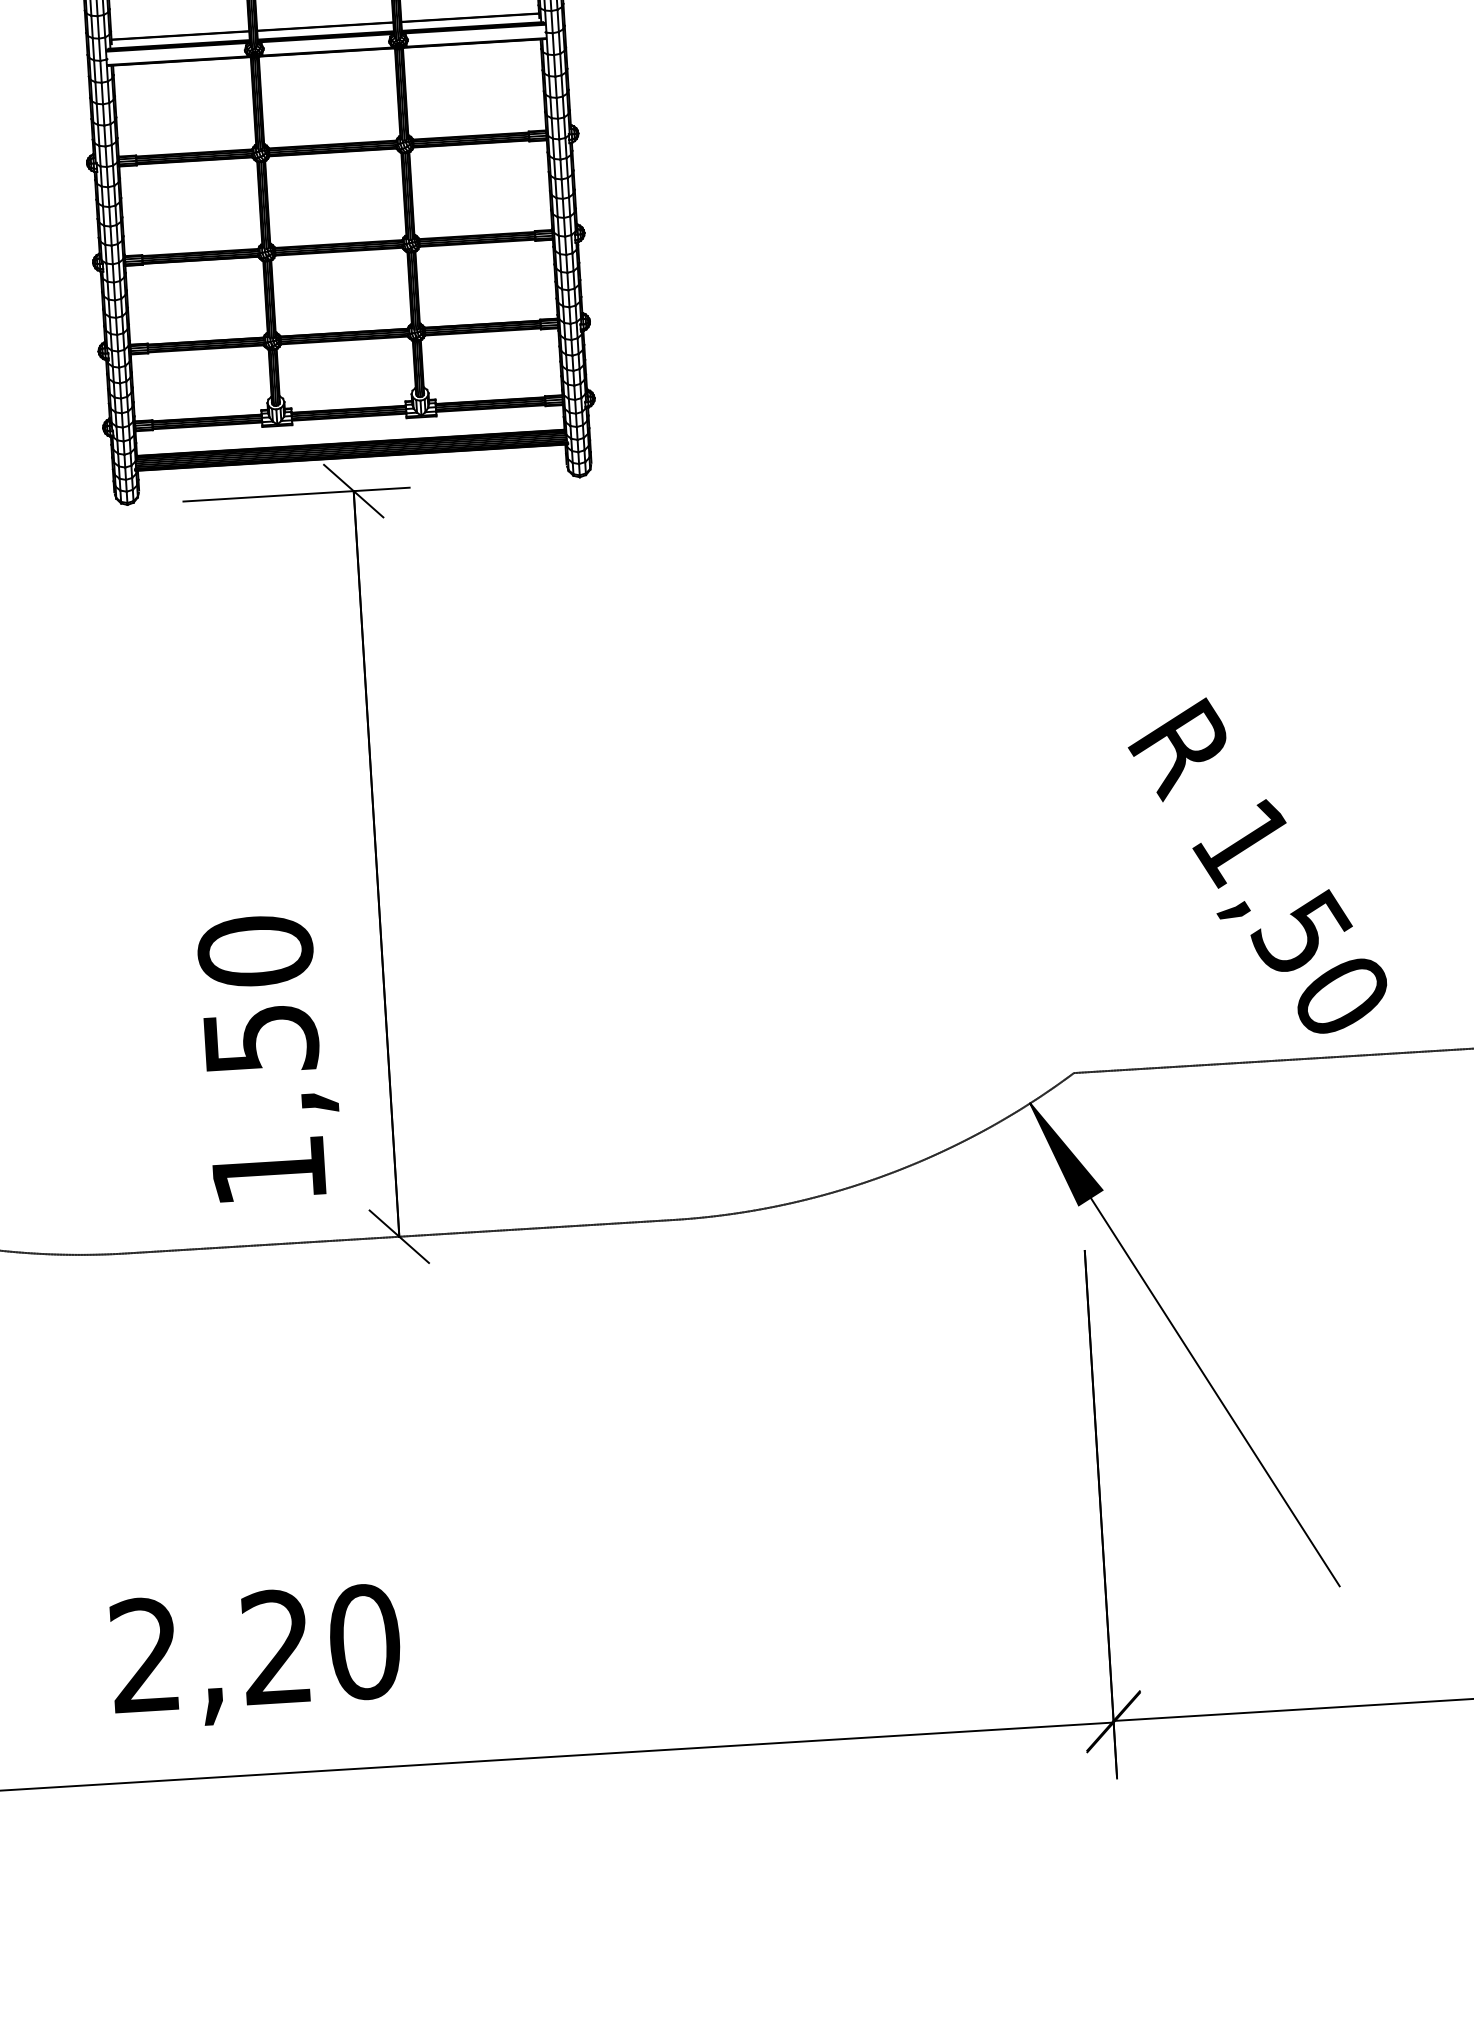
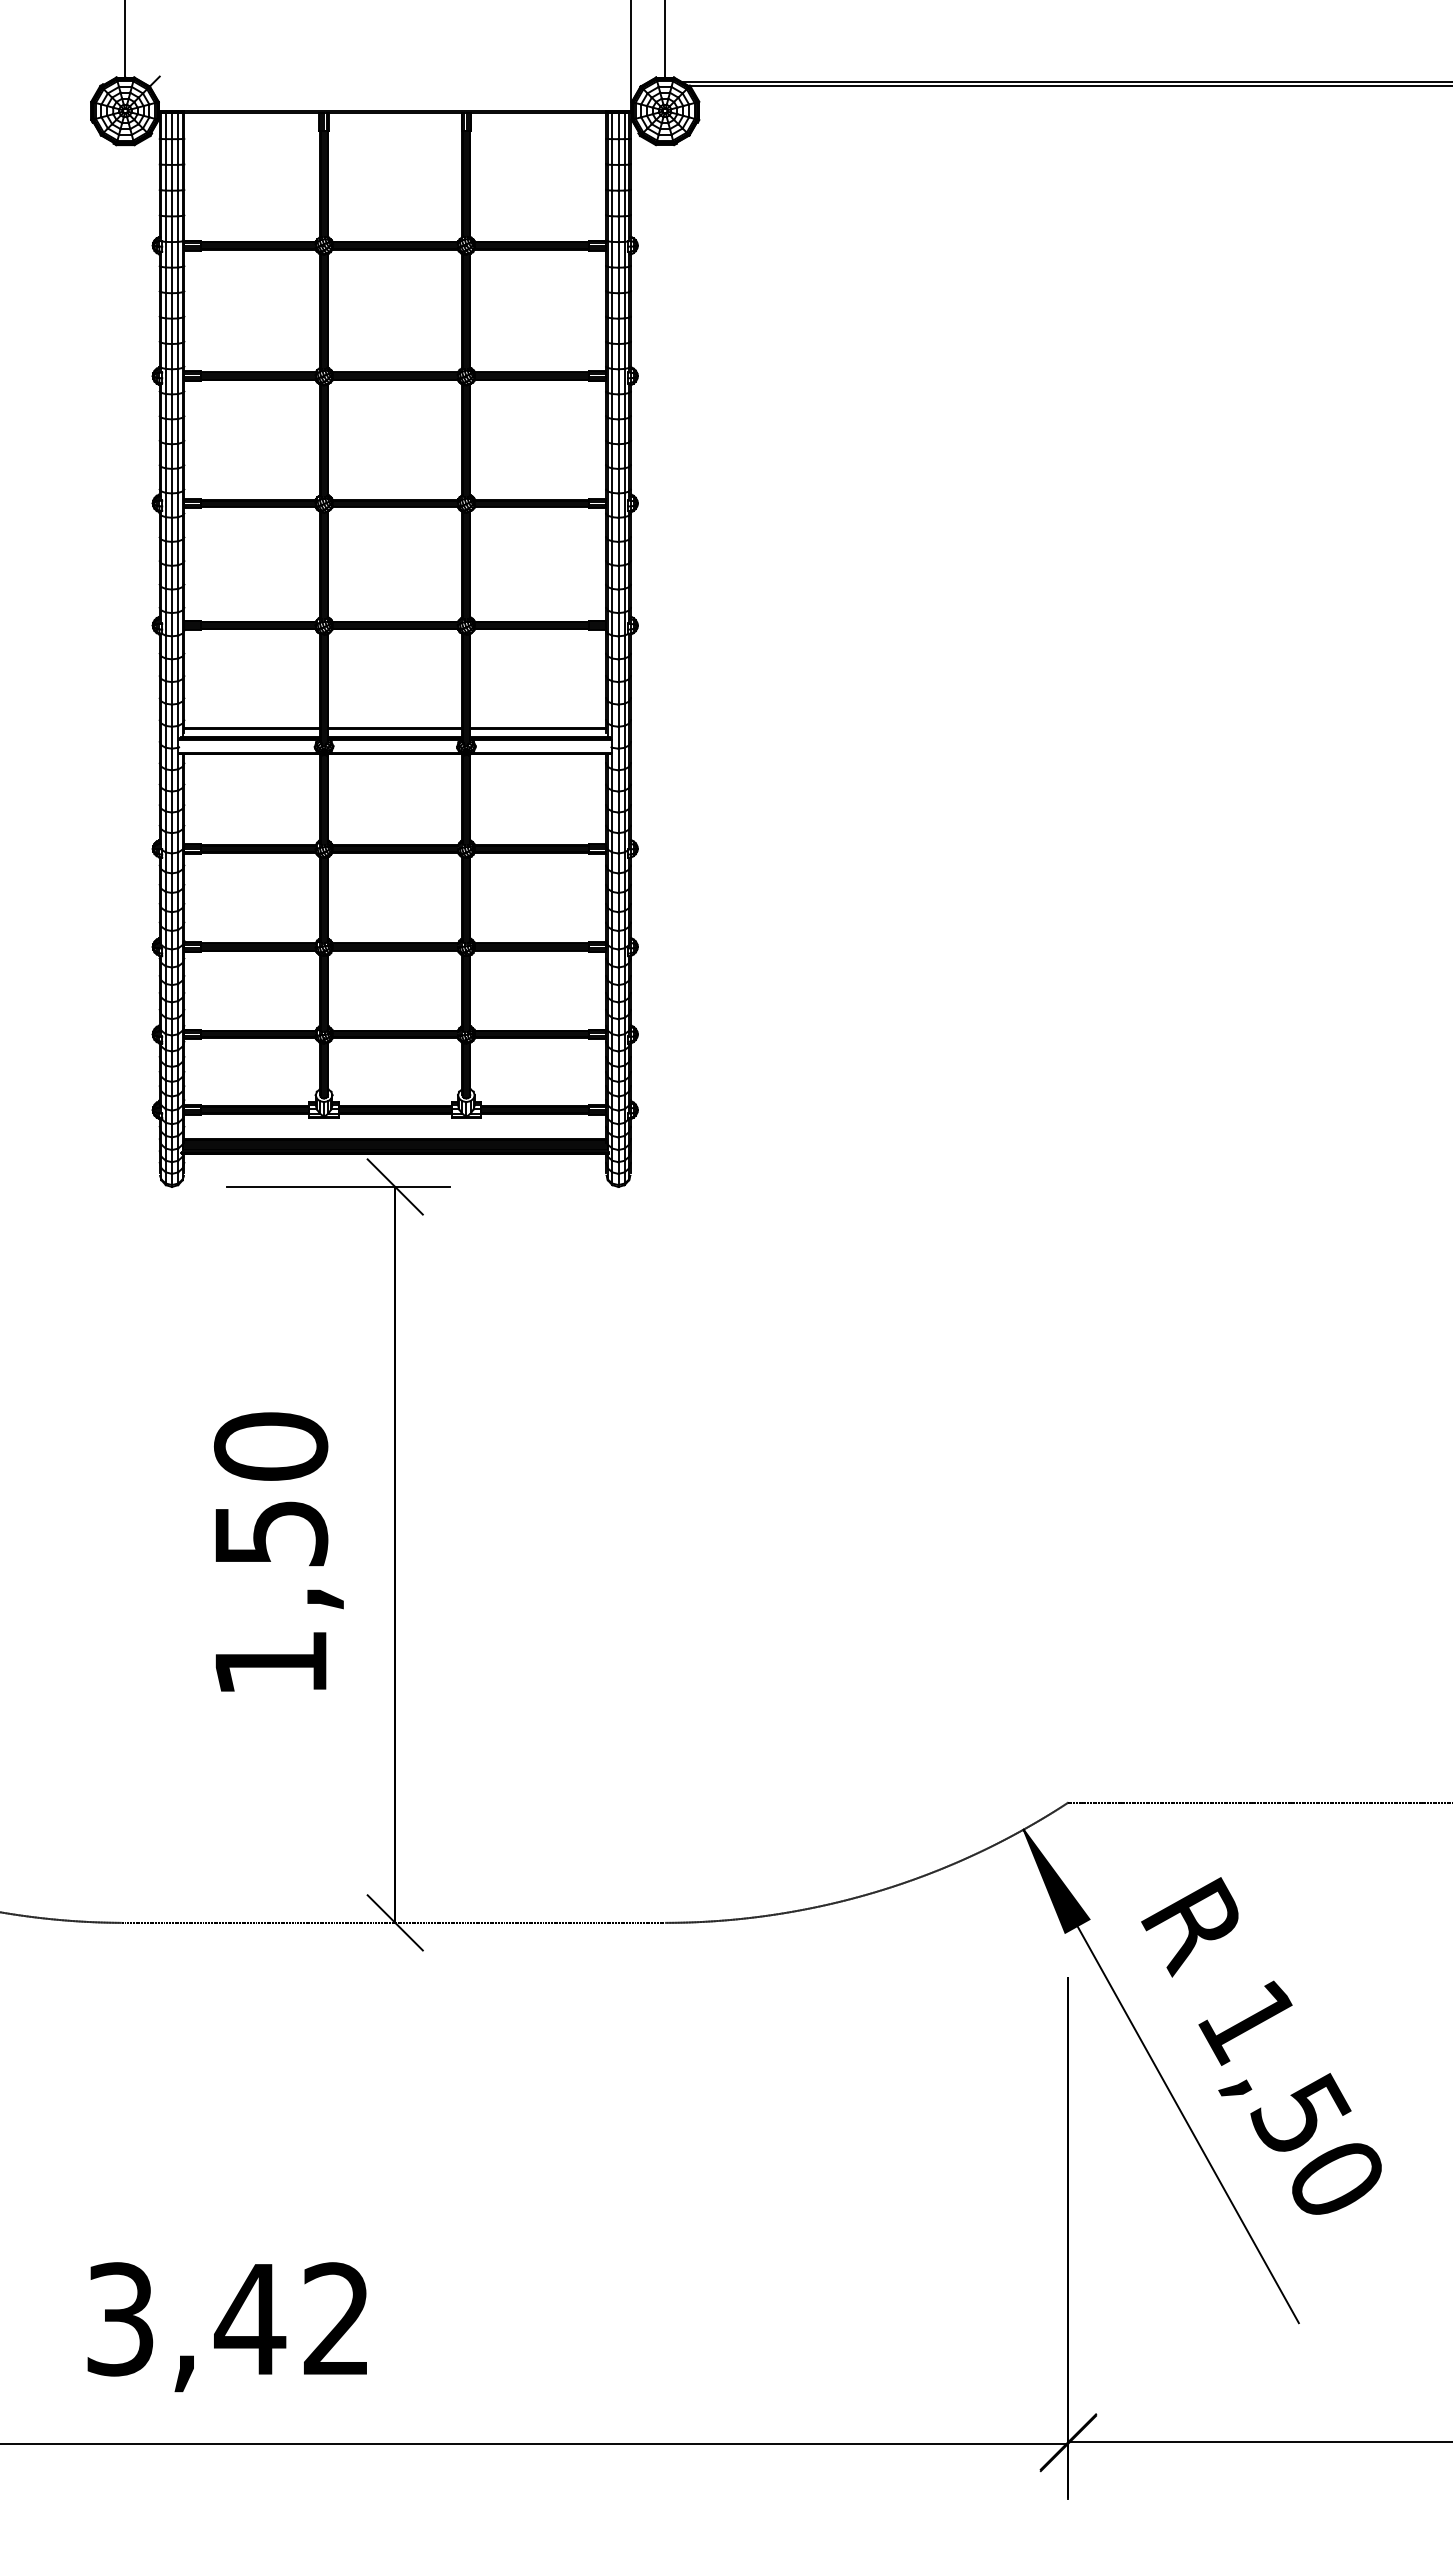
text: (1257, 865) -> (1261, 2045), moved
text: (269, 1057) -> (278, 1551), moved
text: (255, 1648) -> (229, 2319), 2,20 -> 3,42

